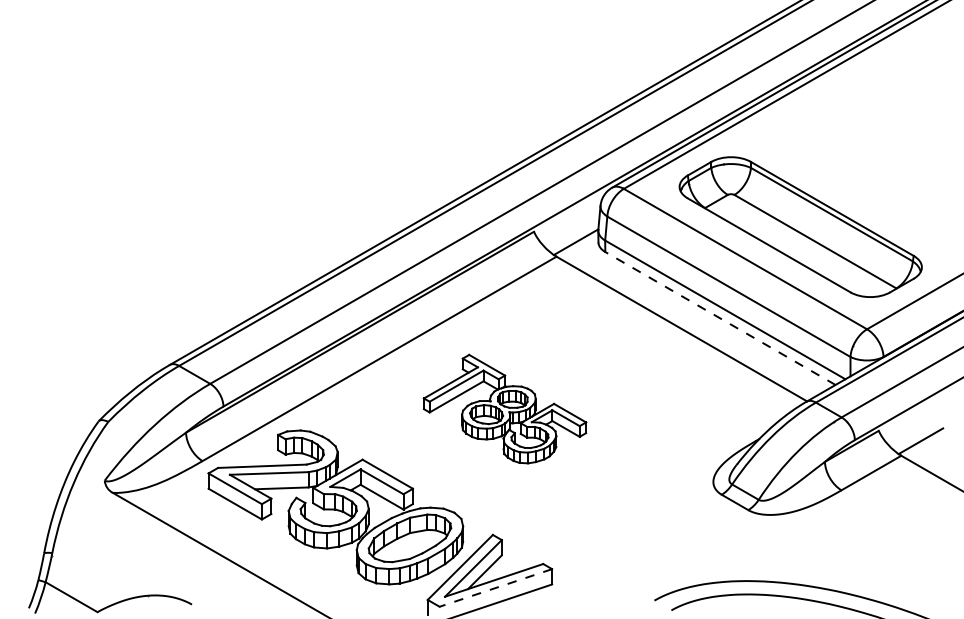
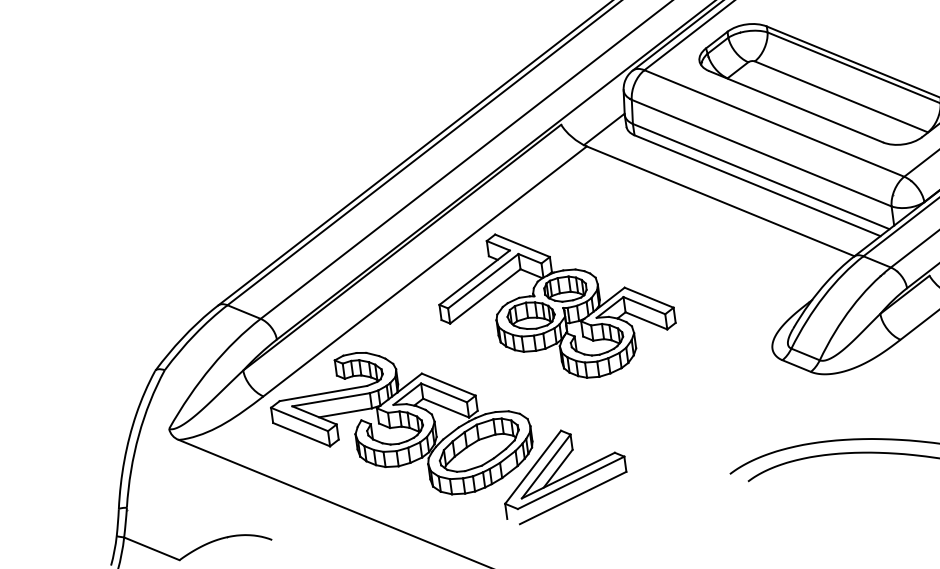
line: (720, 318) -> (757, 185), dashed -> solid
part: (504, 408) -> (555, 303), size x1.43
line: (495, 588) -> (570, 483), dashed -> solid

